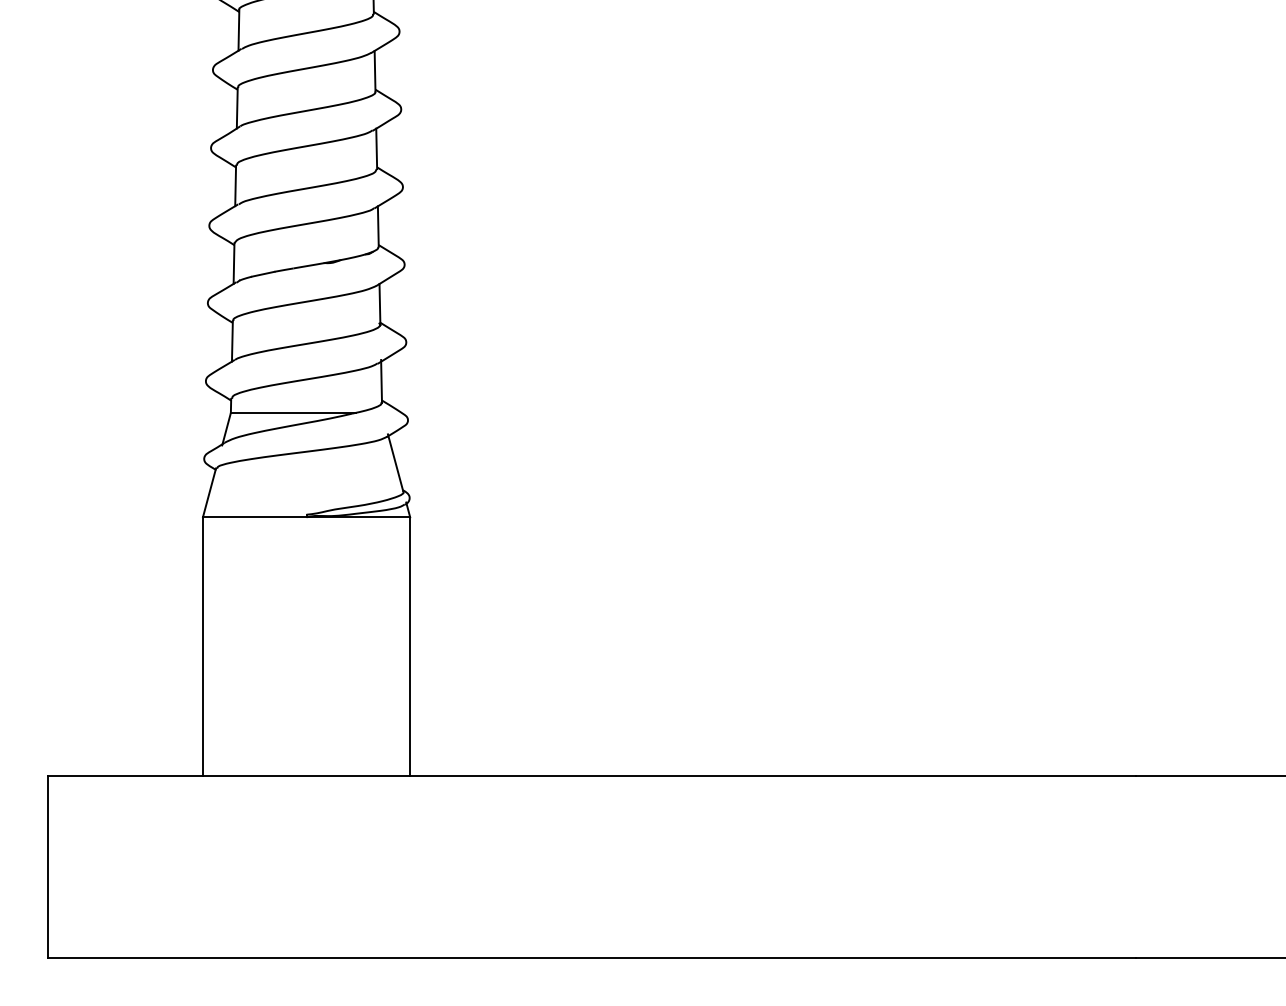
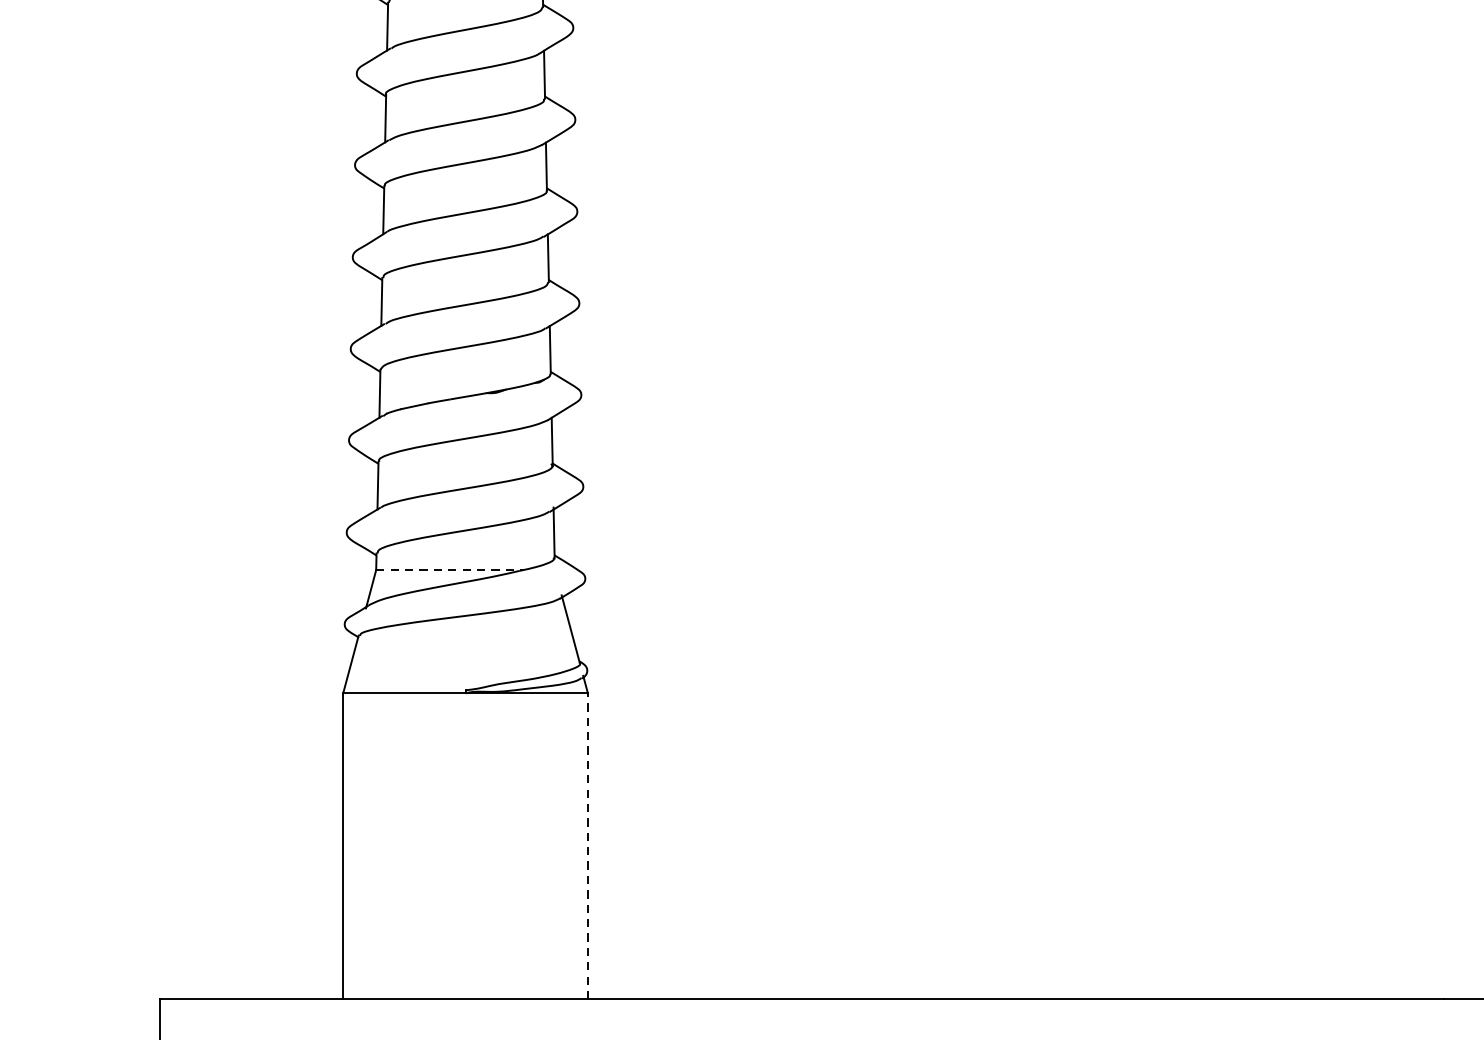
line: (293, 412) -> (450, 569), solid -> dashed
line: (410, 646) -> (588, 845), solid -> dashed

